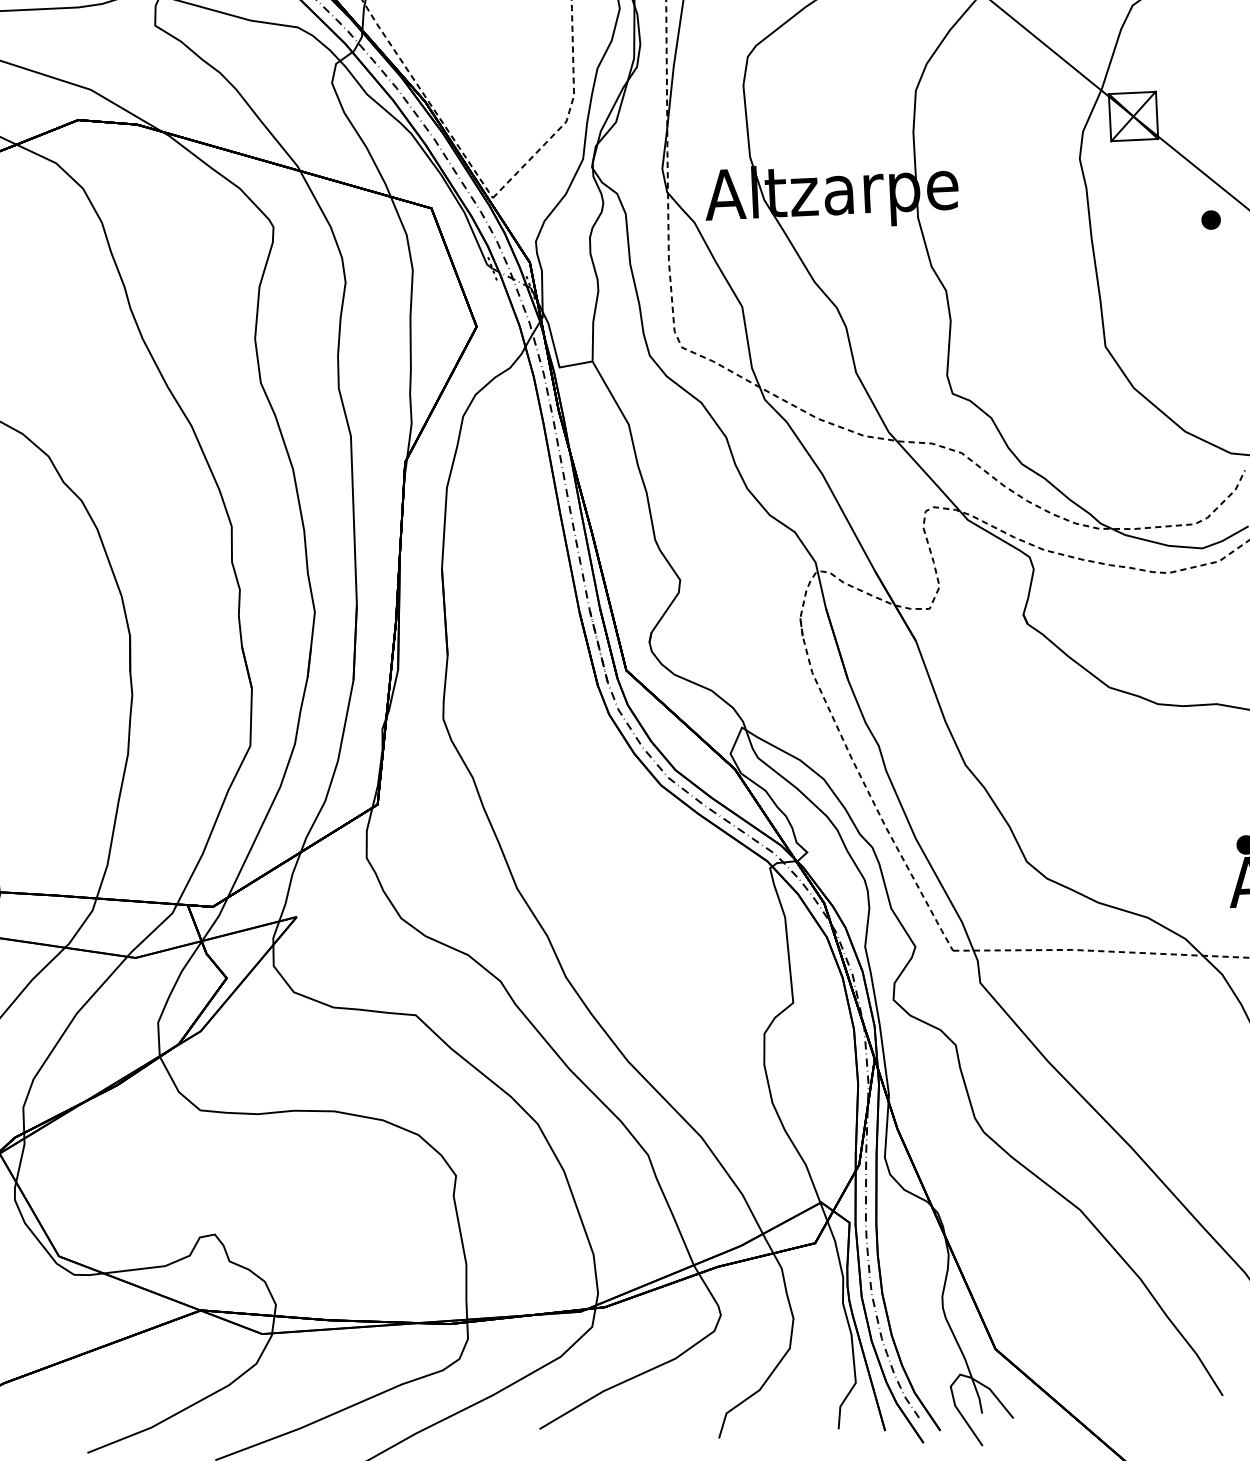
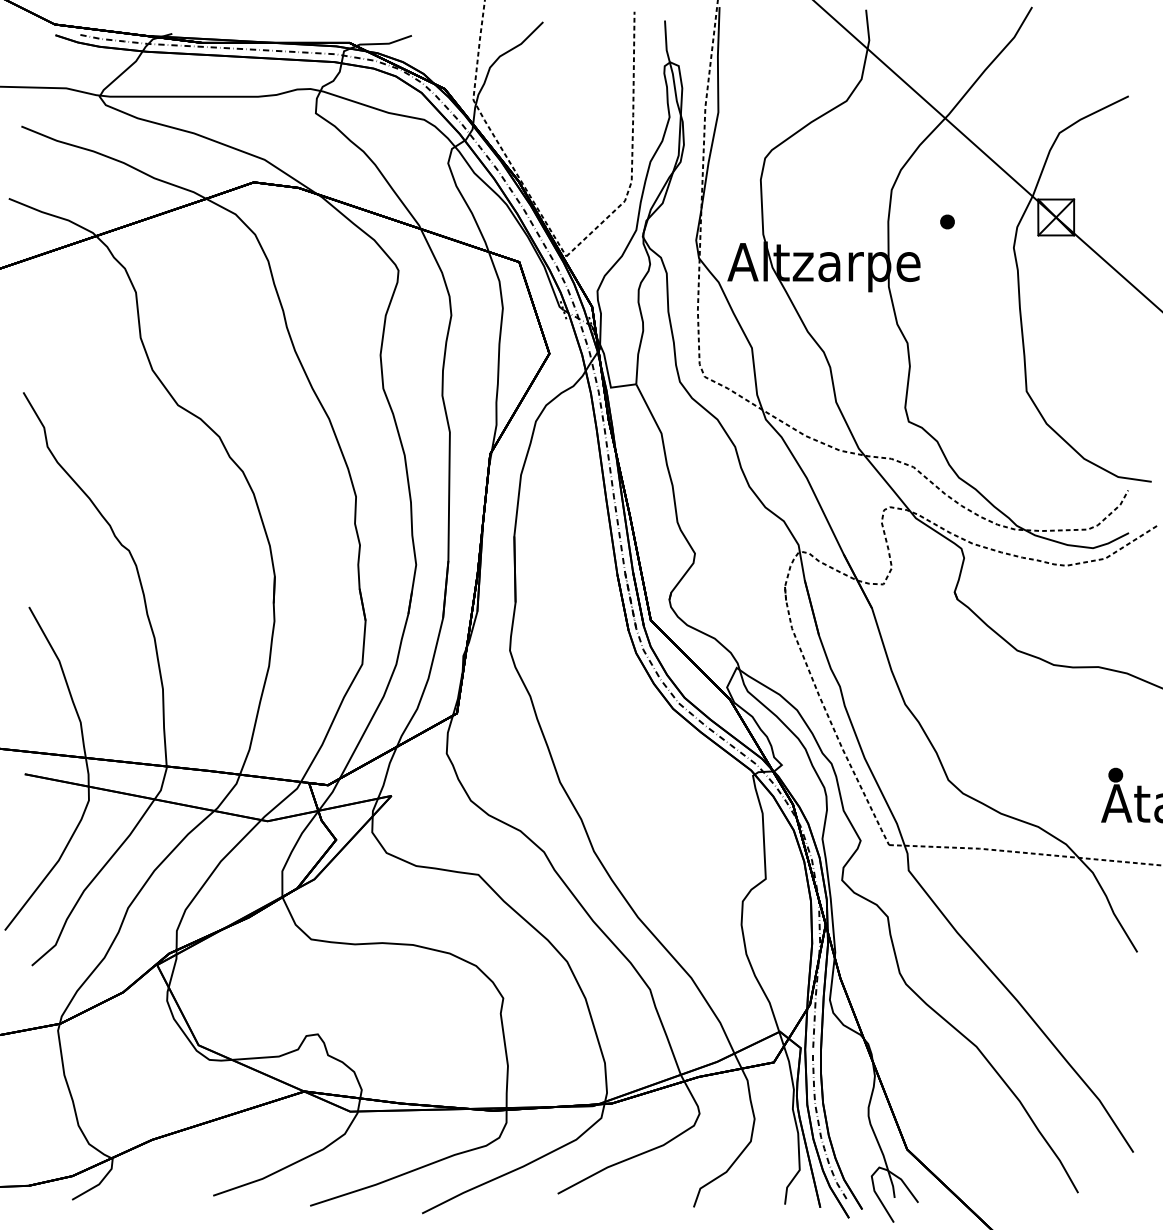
part: (1211, 219) -> (947, 221), moved

